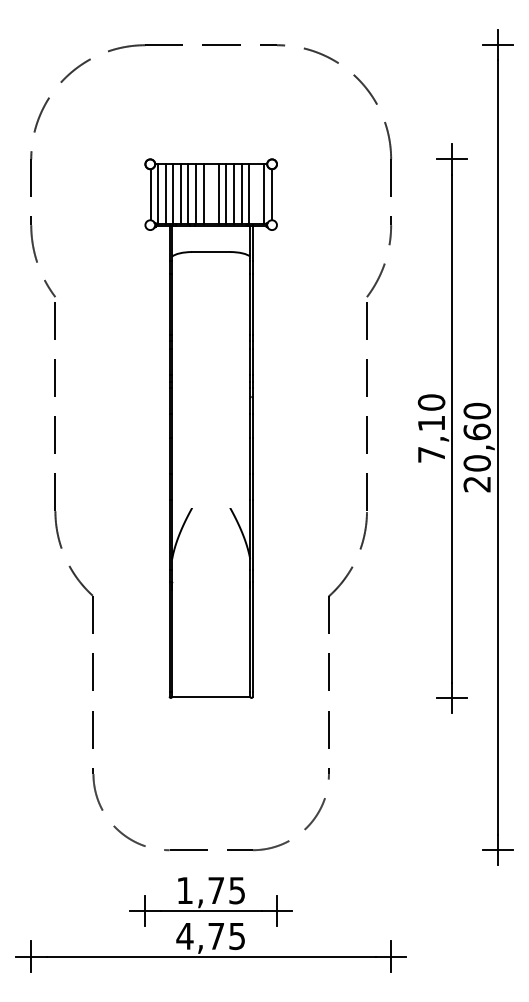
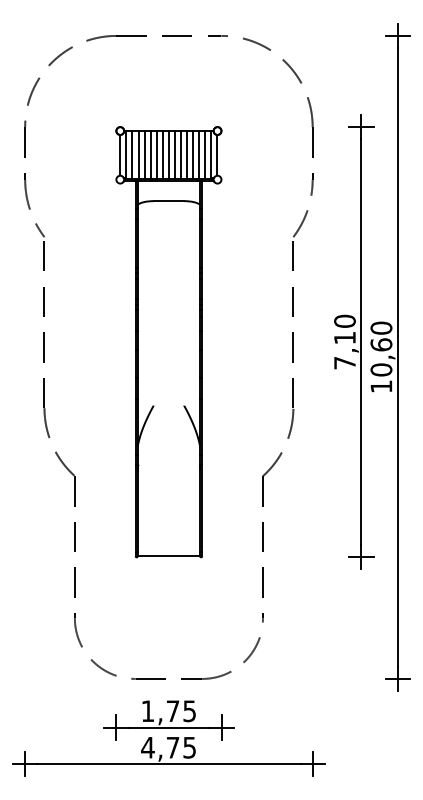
line: (211, 193) -> (169, 154), added
line: (256, 193) -> (205, 154), added
text: (476, 484) -> (380, 386), 20,60 -> 10,60

